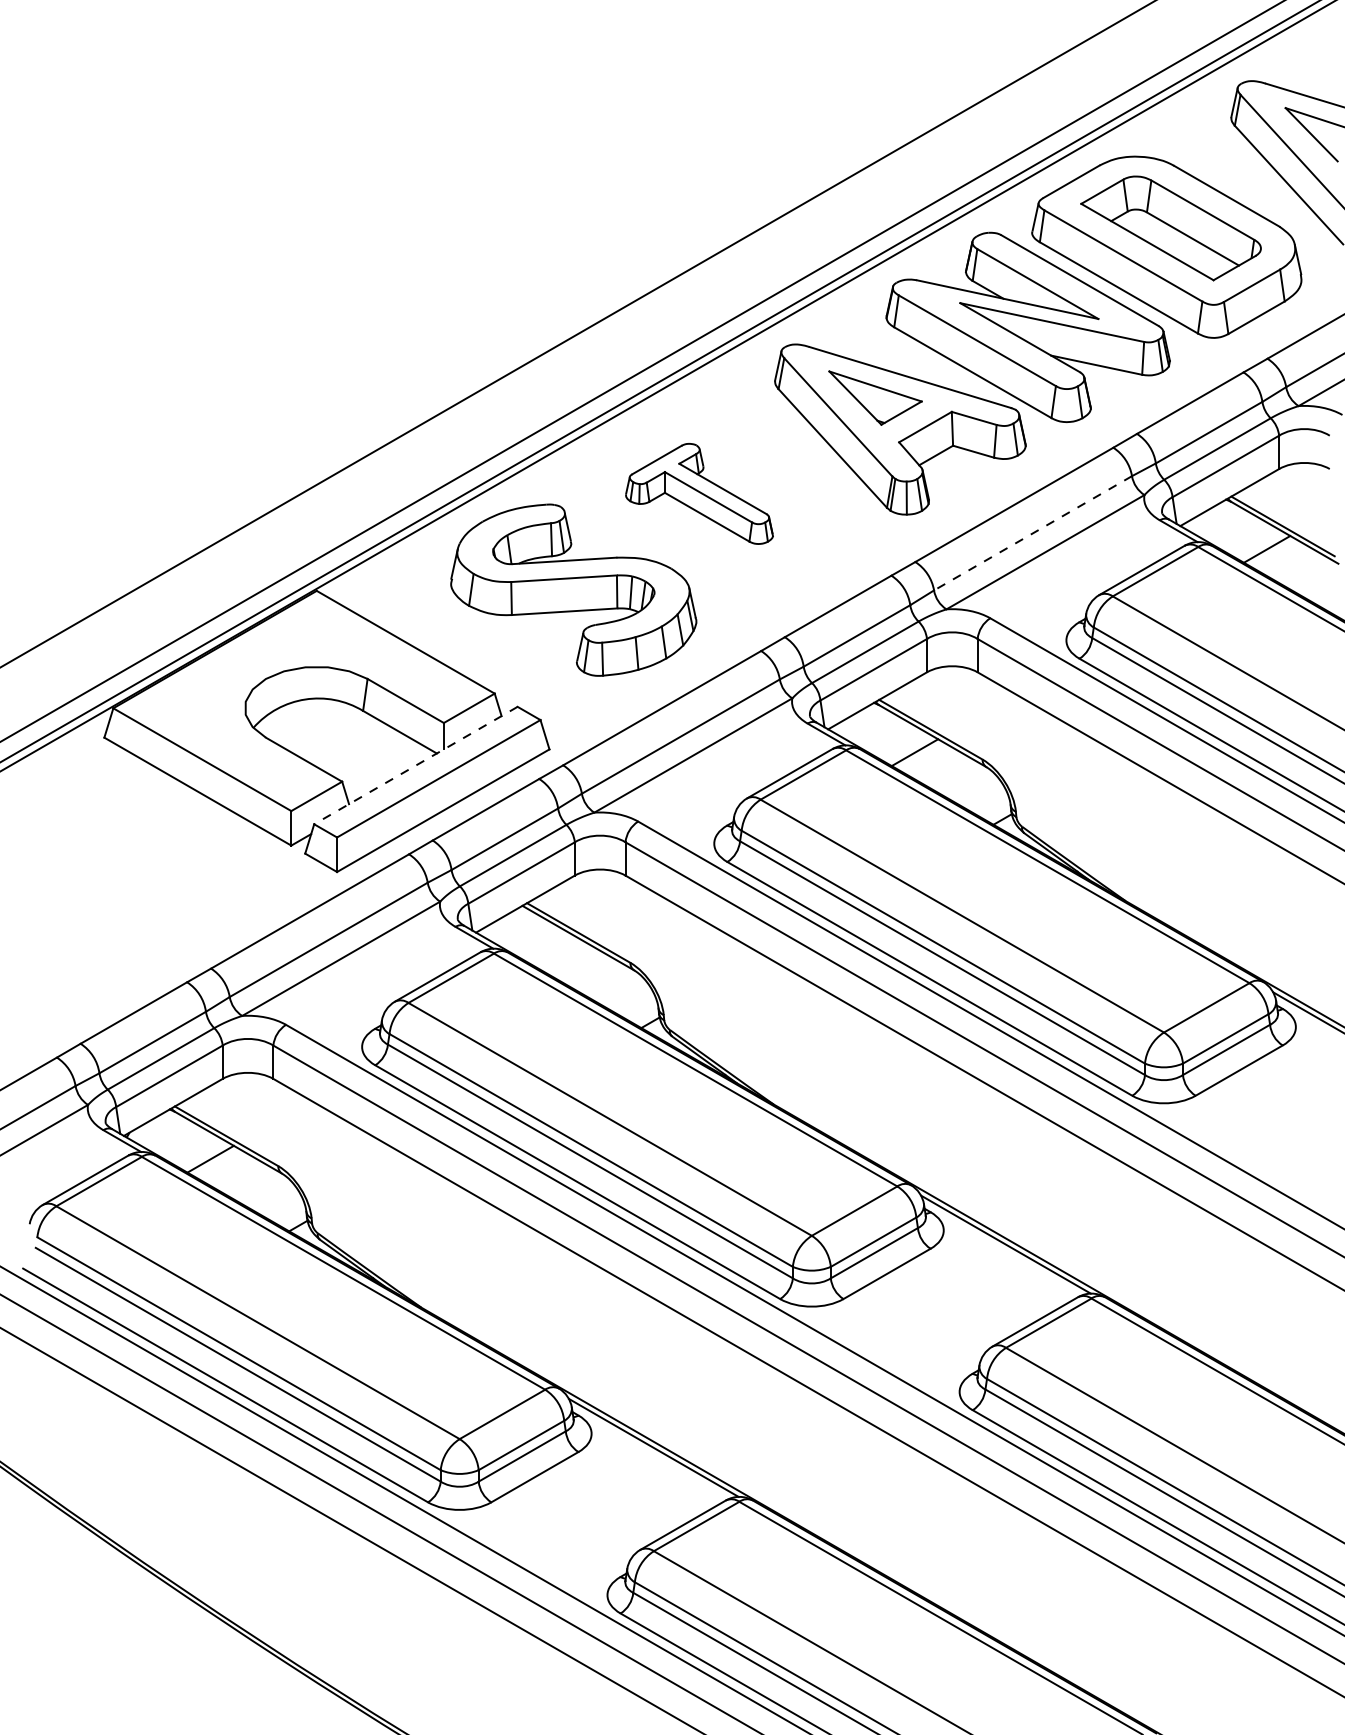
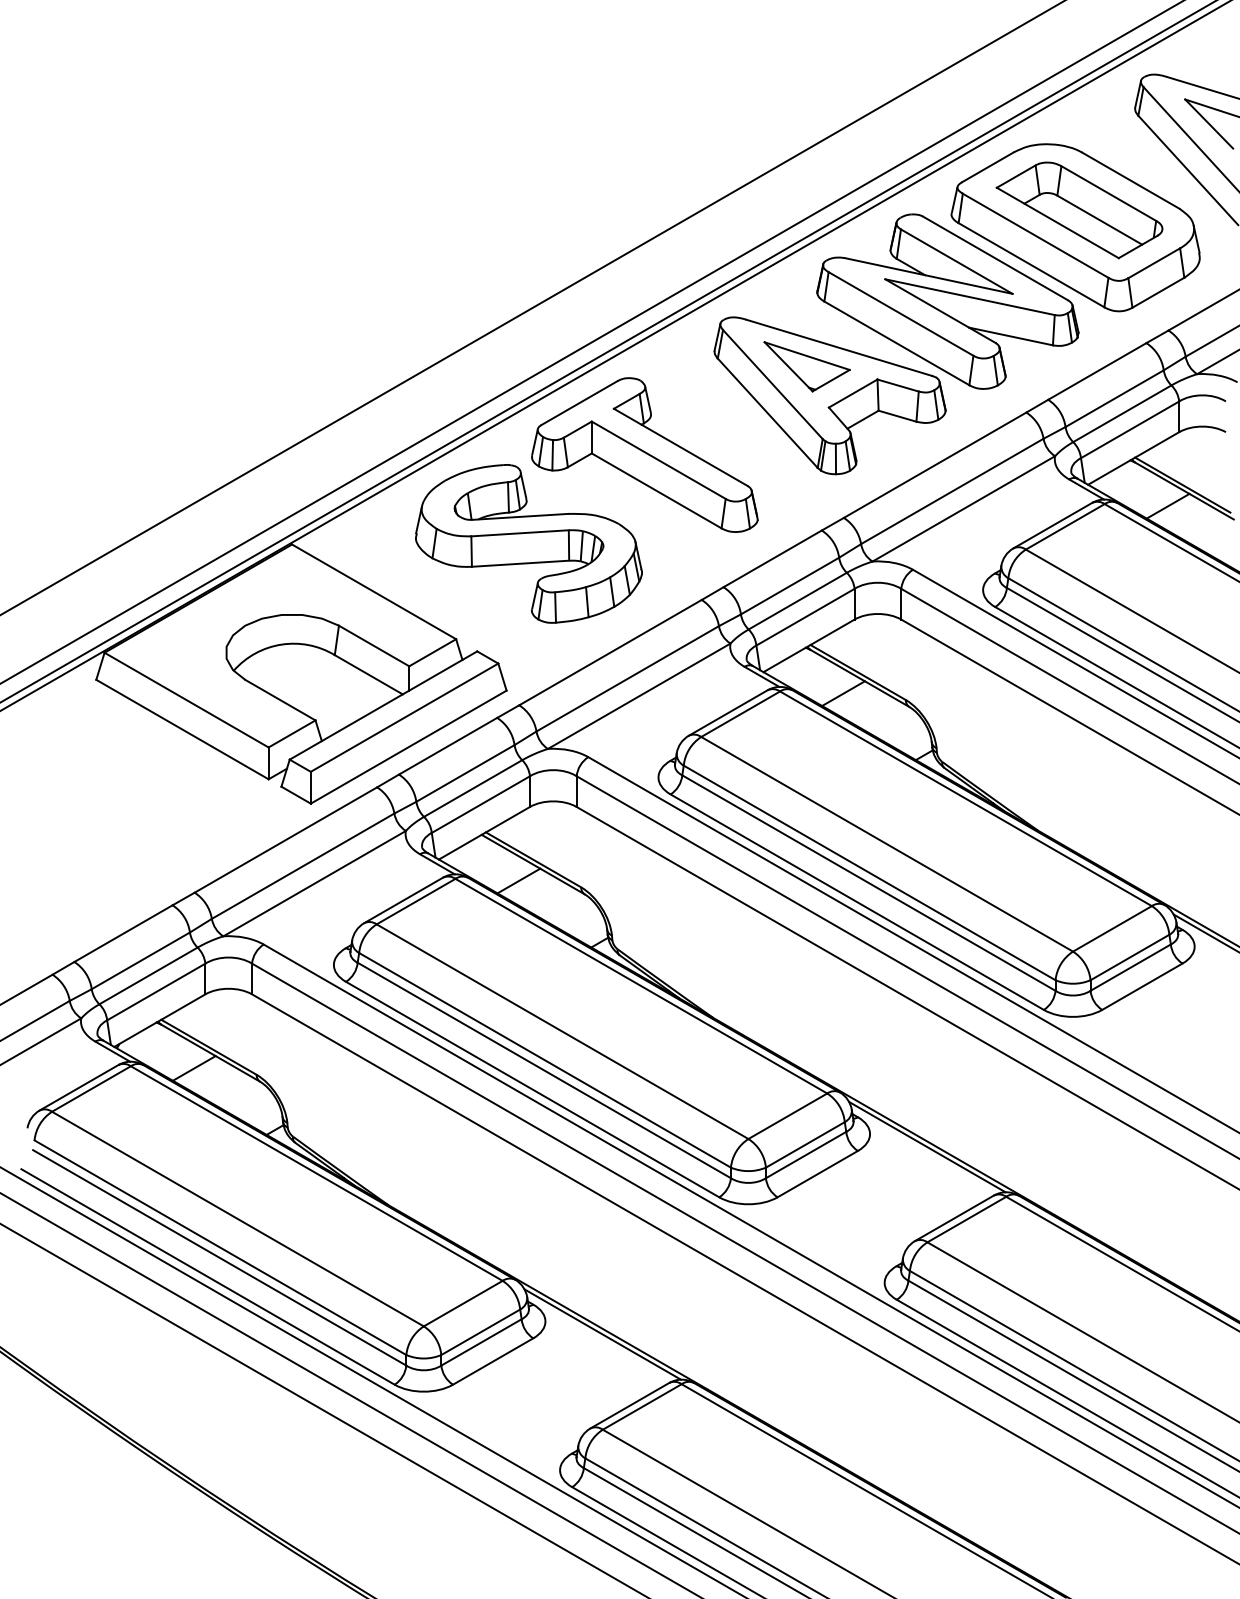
part: (699, 493) -> (644, 454), size x1.67
line: (1032, 533) -> (951, 491), dashed -> solid
line: (415, 765) -> (383, 705), dashed -> solid
line: (562, 955) -> (518, 880), added

